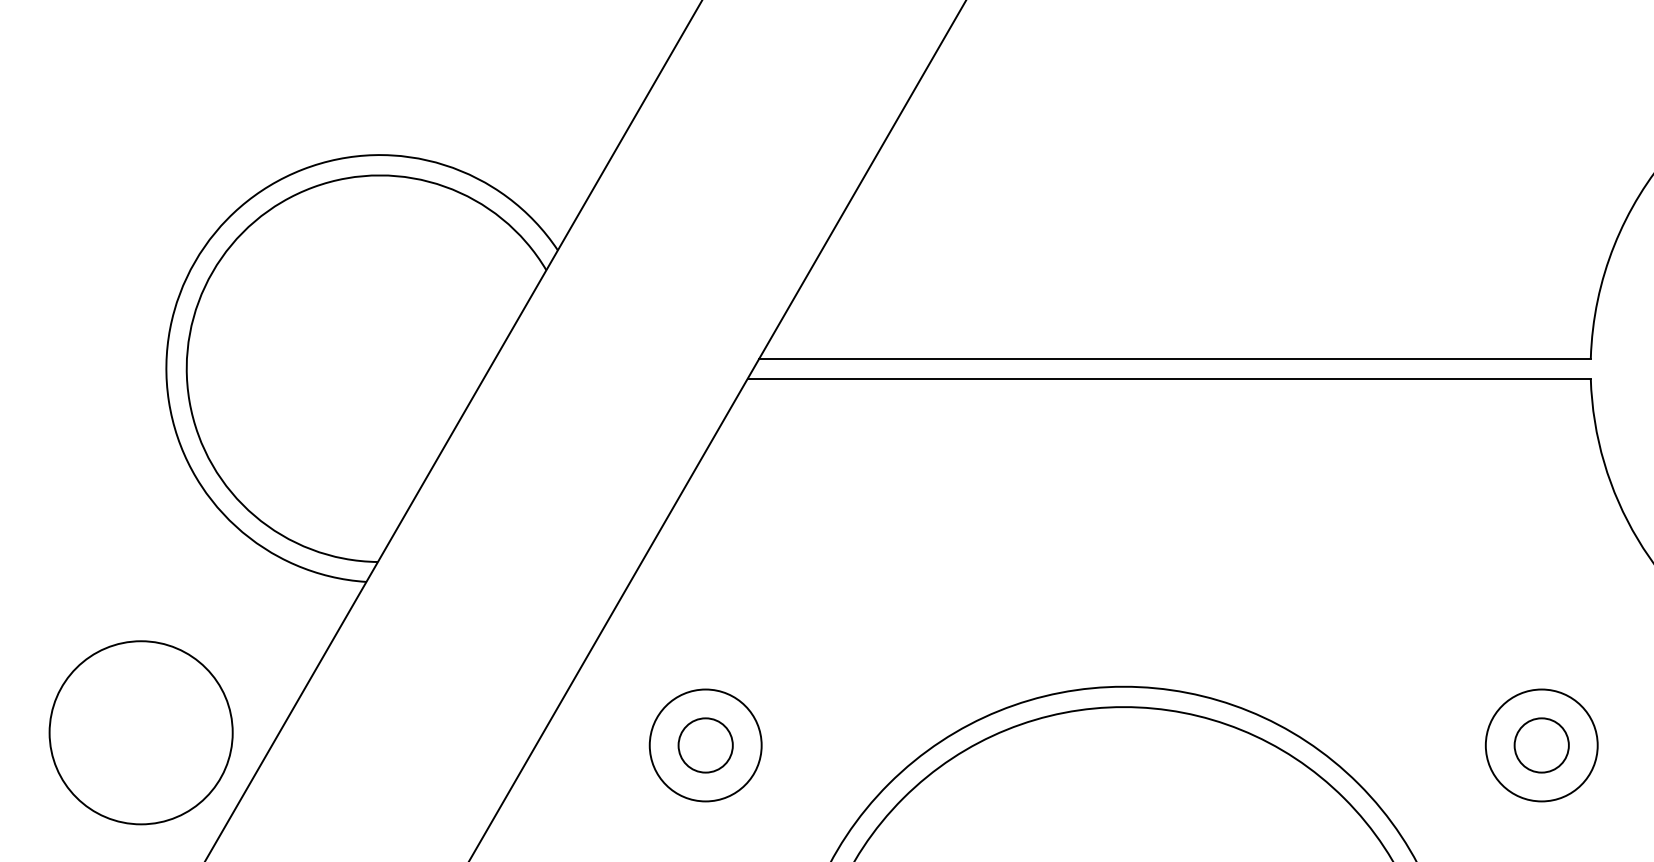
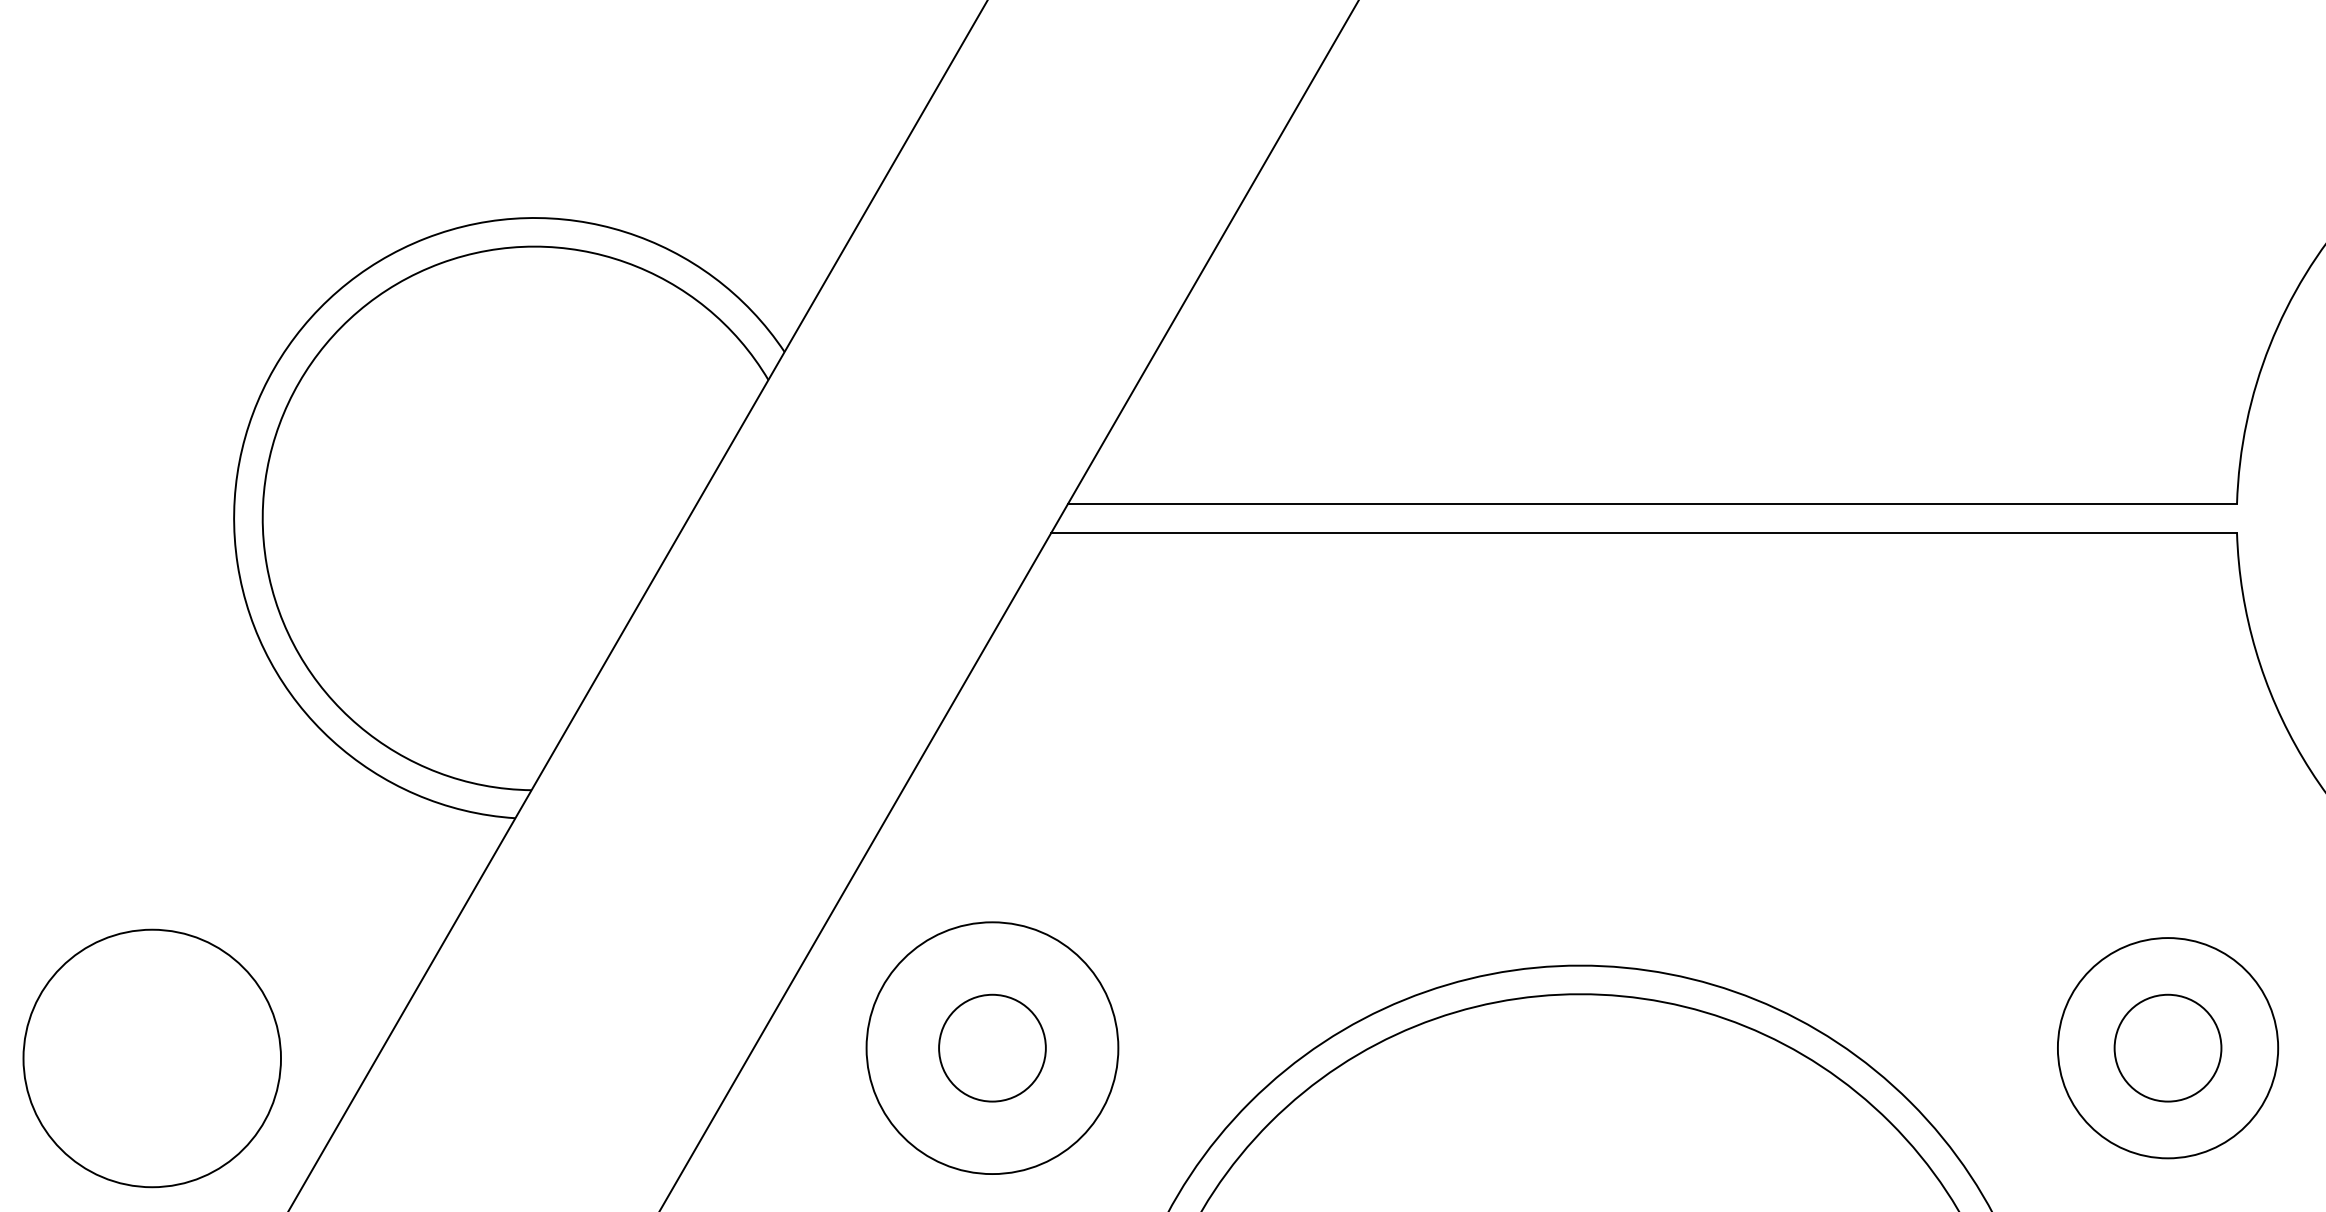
circle: (140, 732) -> (151, 1058), moved
circle: (705, 745) -> (992, 1048), size x1.4
circle: (705, 745) -> (992, 1048), size x1.6
circle: (1541, 745) -> (2167, 1048), size x1.4
circle: (1541, 745) -> (2167, 1048), size x1.4

